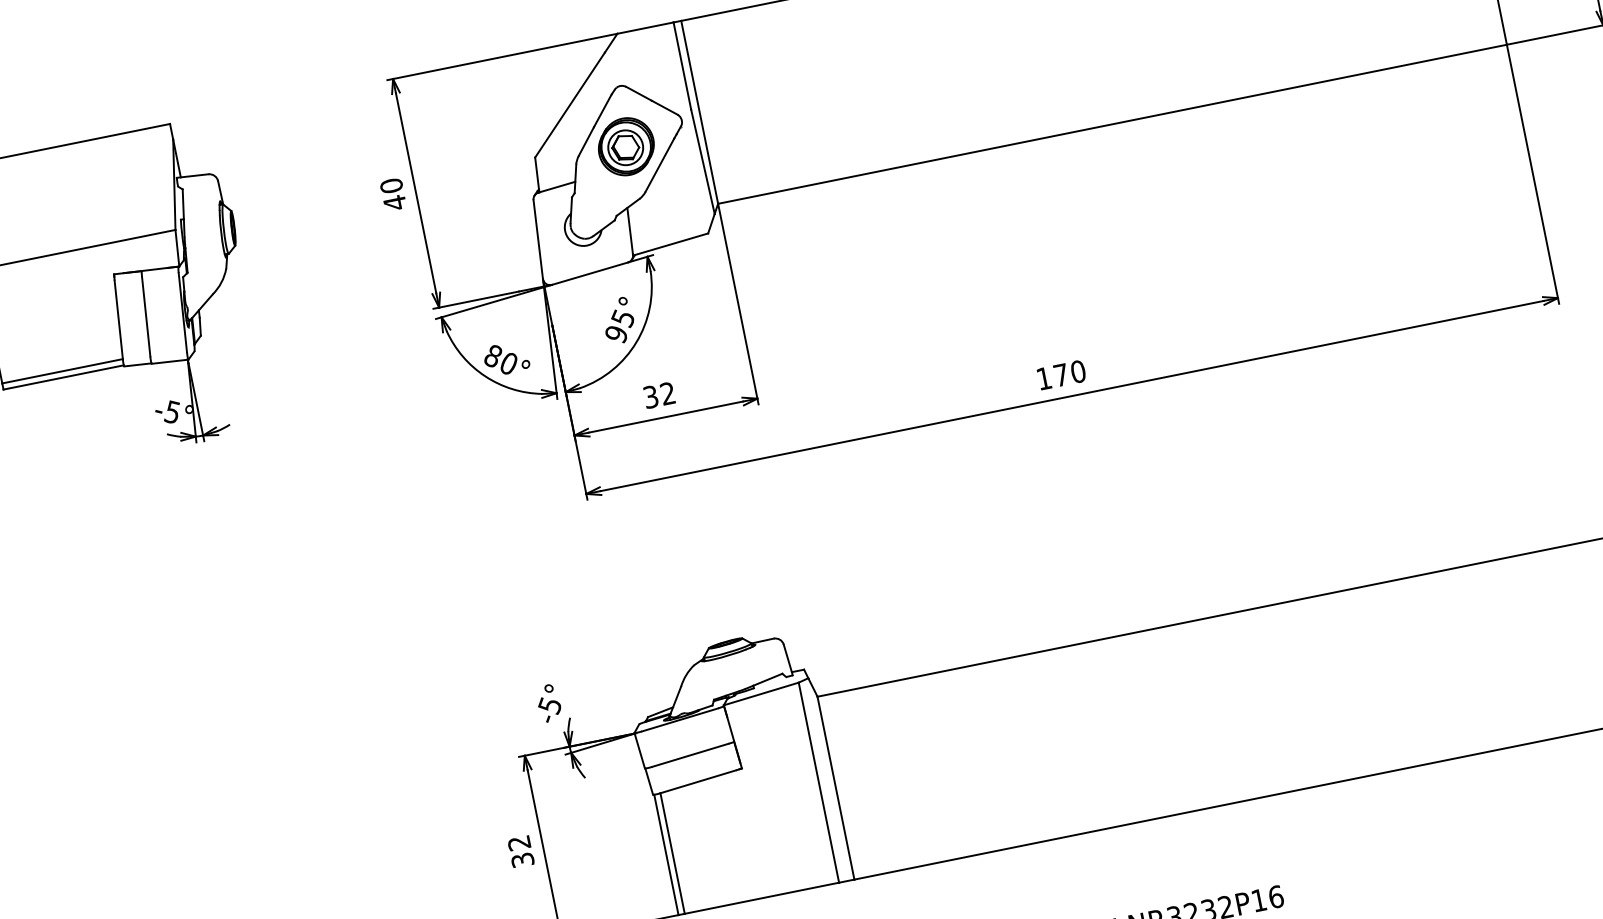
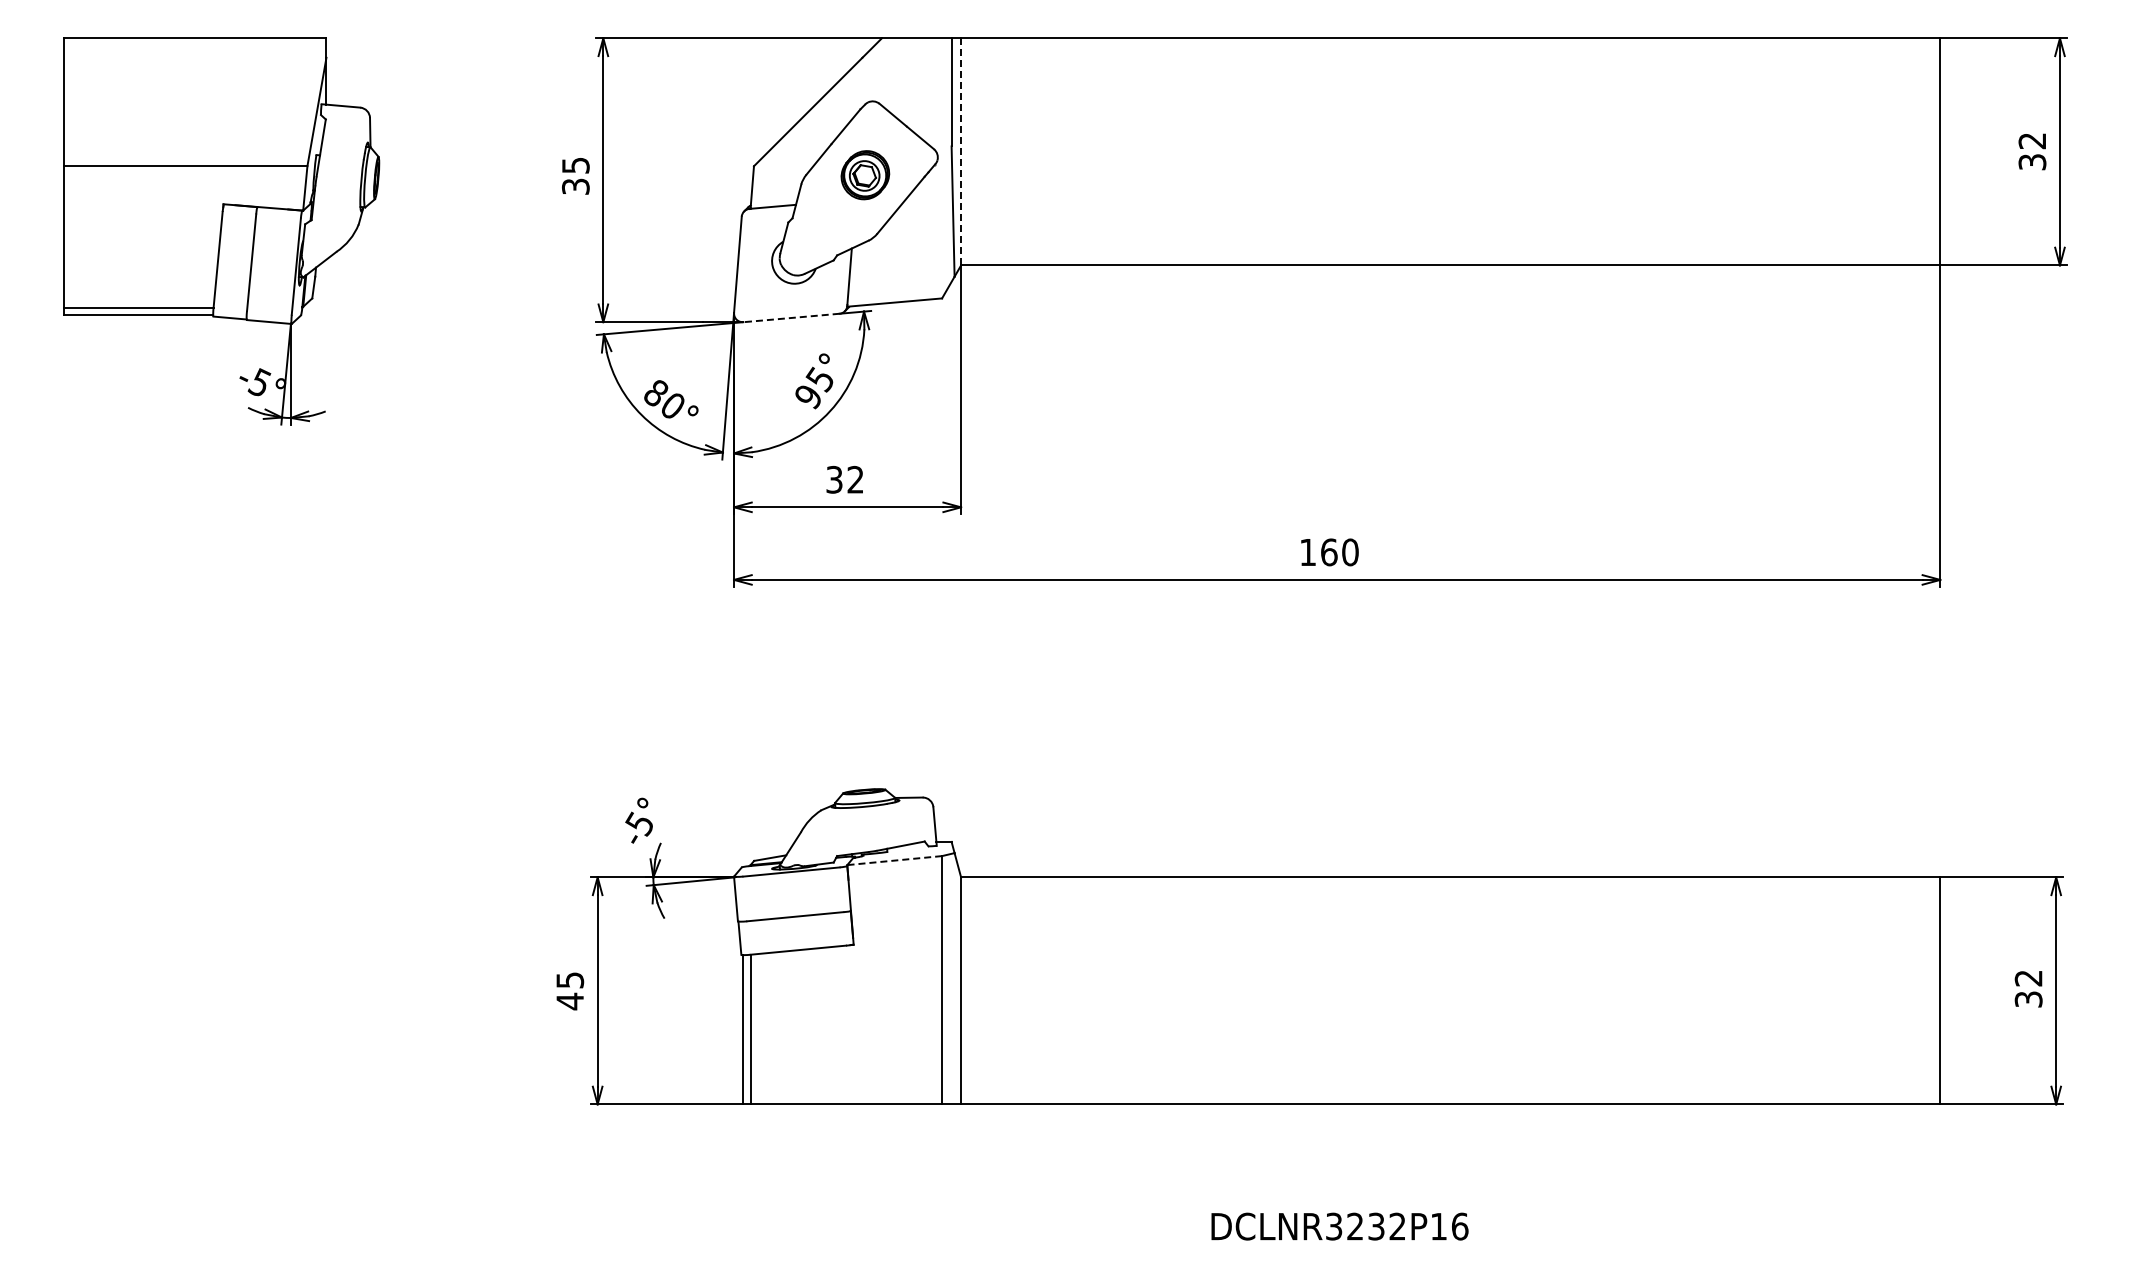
line: (699, 111) -> (961, 151), solid -> dashed
part: (626, 146) -> (865, 174), size x0.7
text: (393, 194) -> (575, 176), 40 -> 35
line: (589, 274) -> (790, 318), solid -> dashed
text: (1061, 375) -> (1329, 552), 170 -> 160
line: (761, 693) -> (894, 860), solid -> dashed
text: (521, 852) -> (570, 991), 32 -> 45

